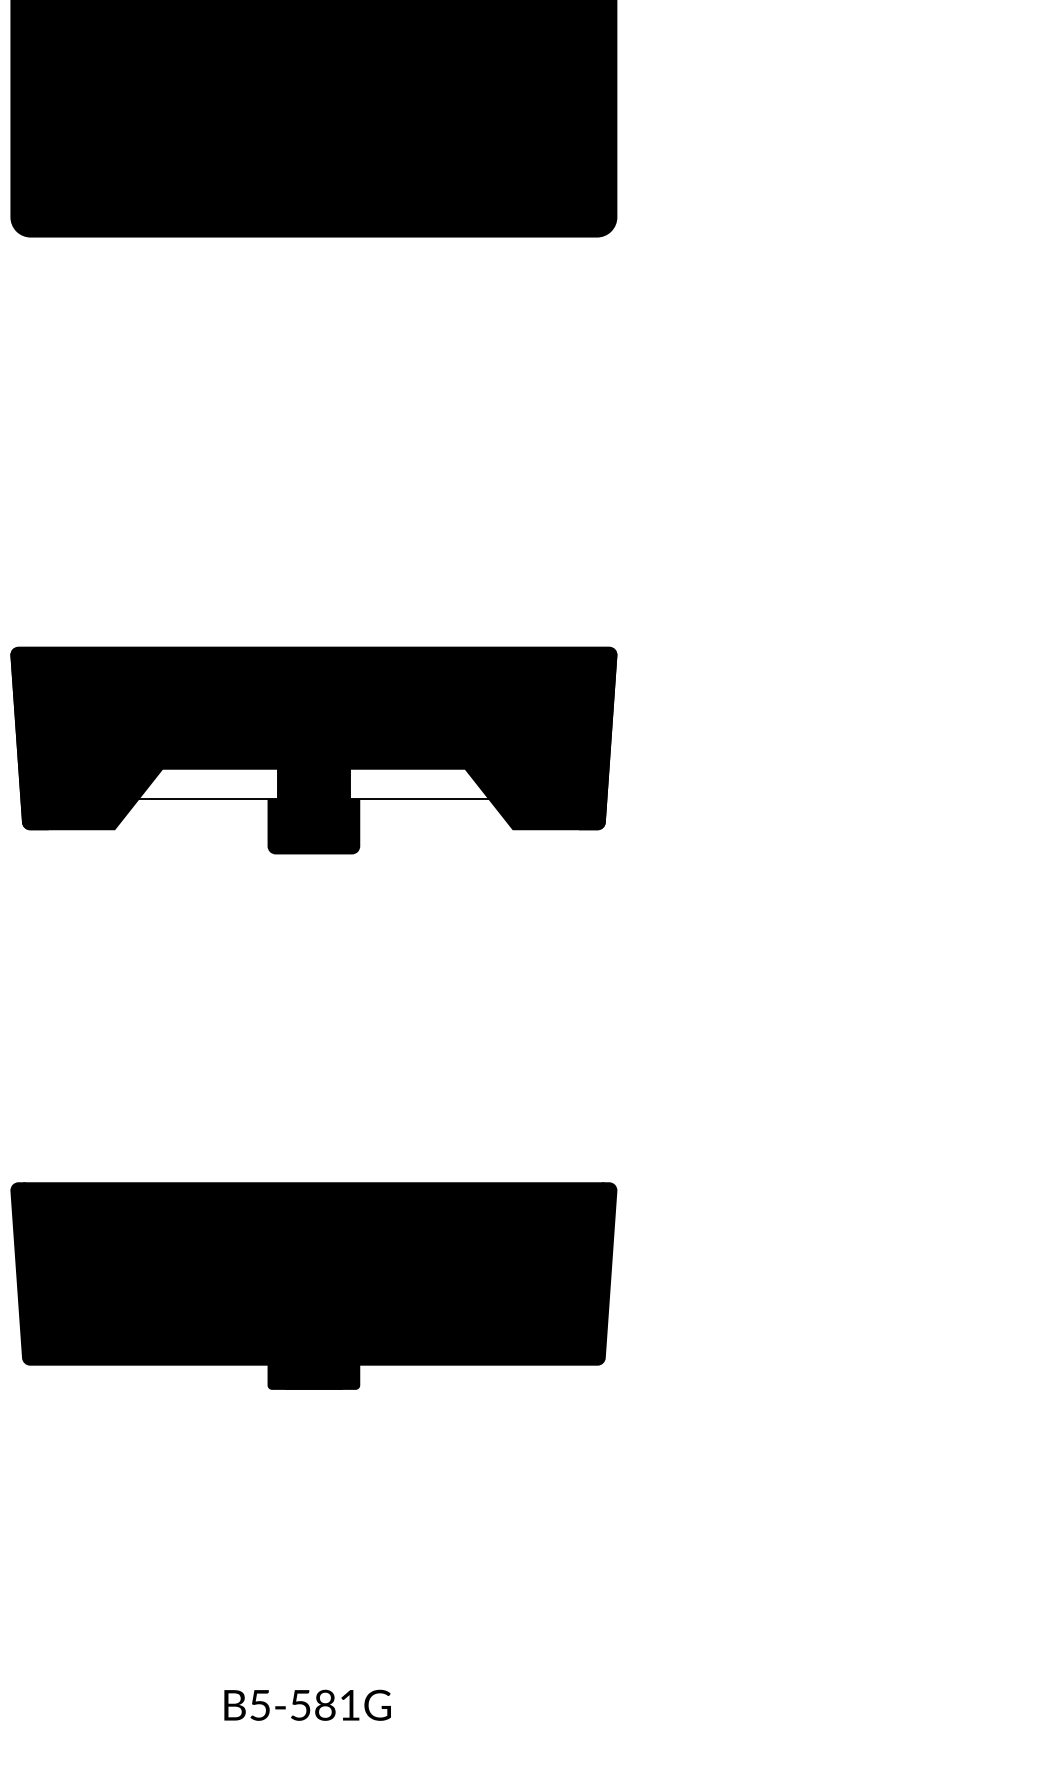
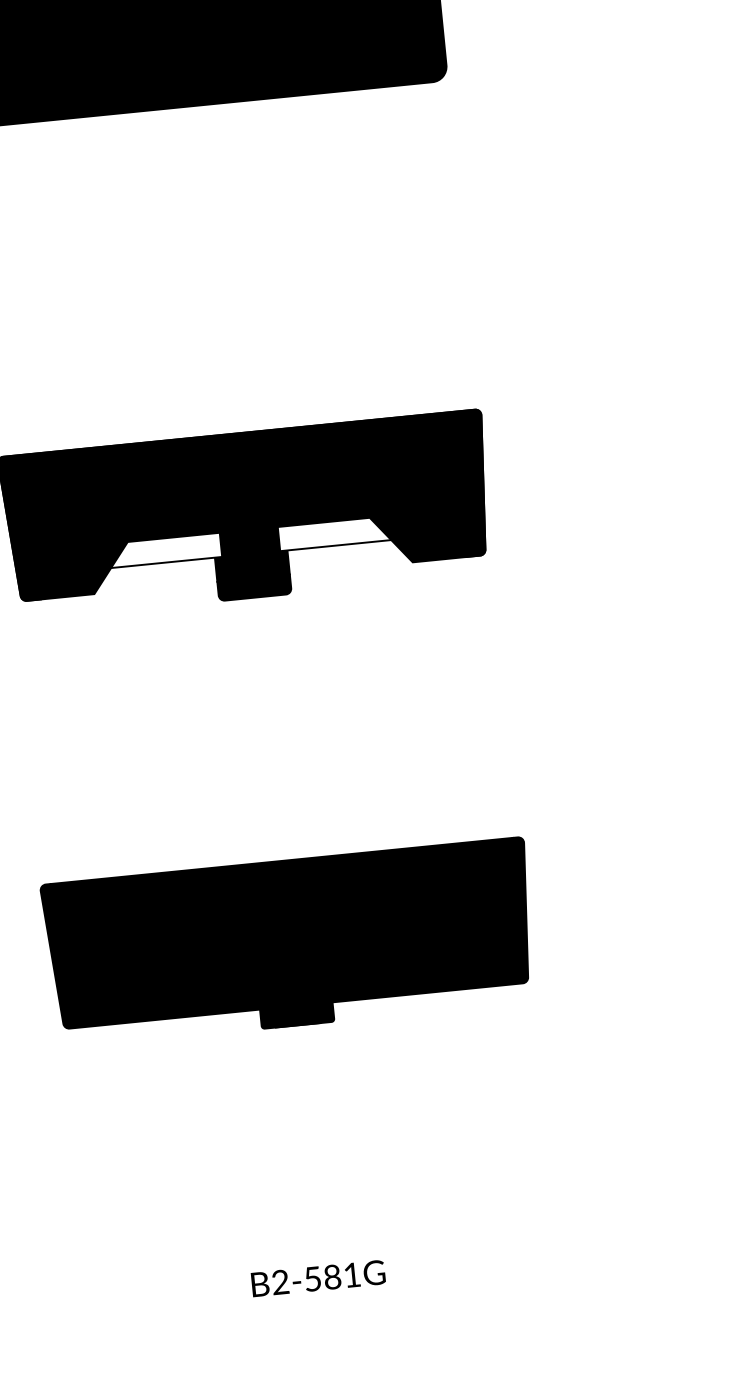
text: (260, 1704) -> (280, 1281), B5-581G -> B2-581G

